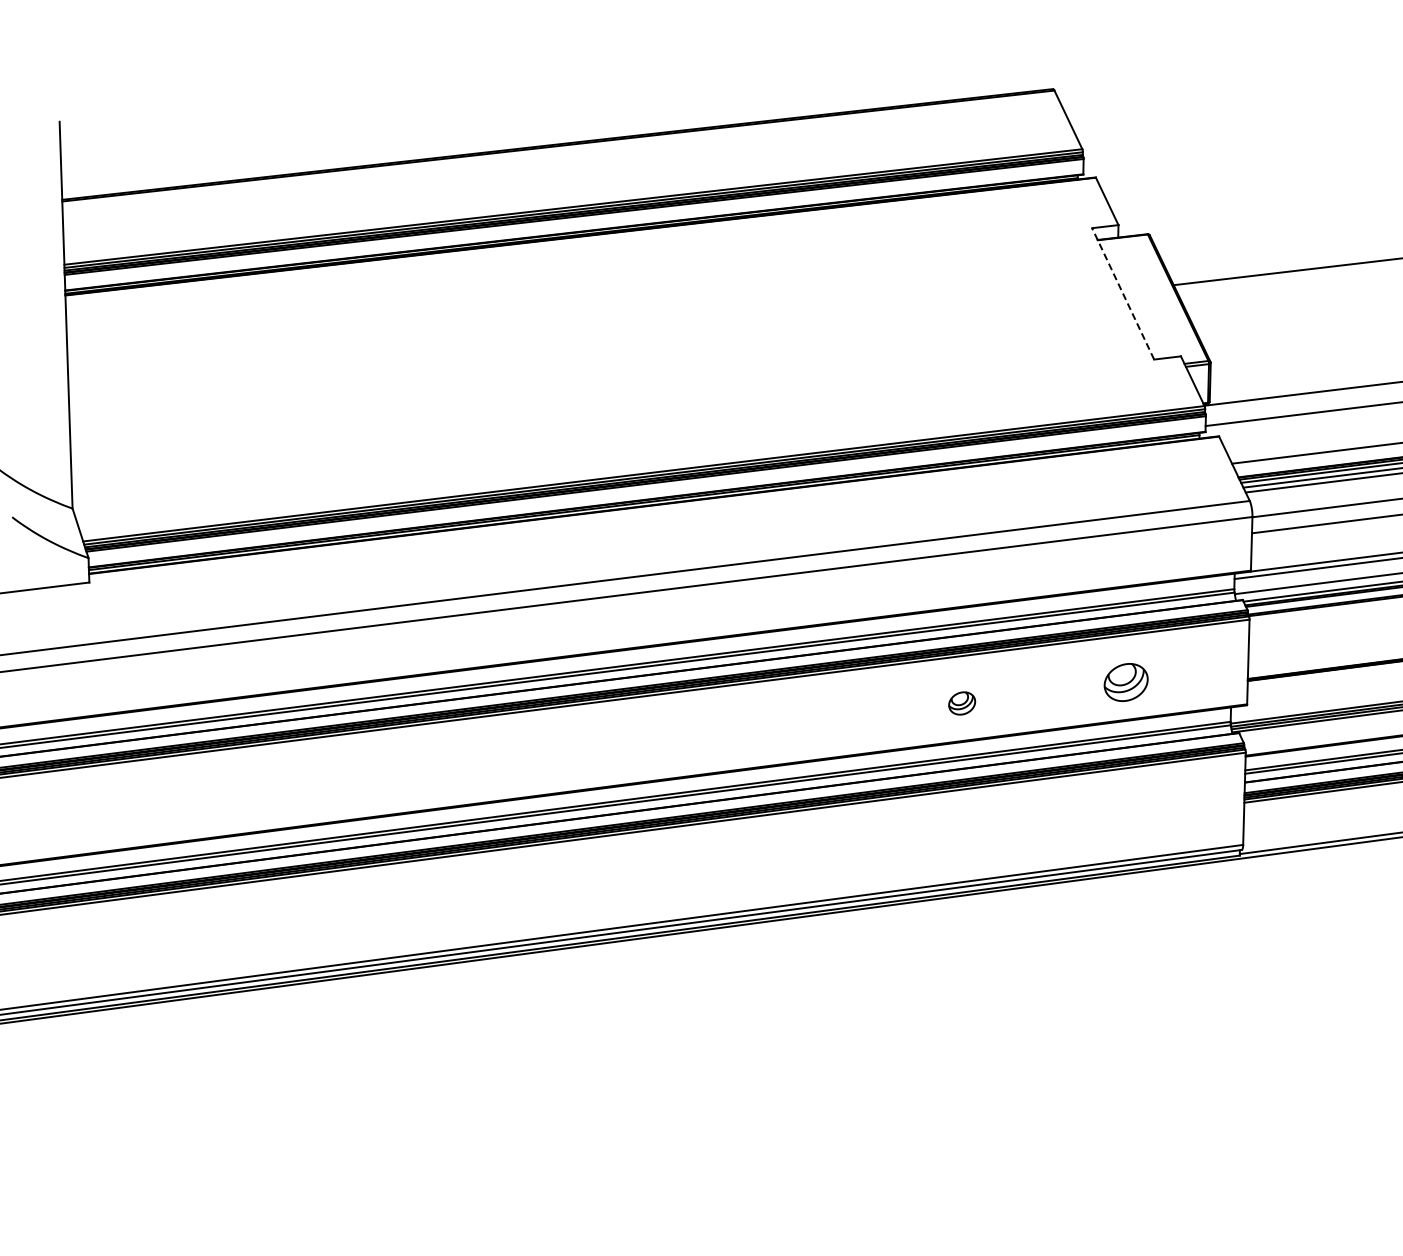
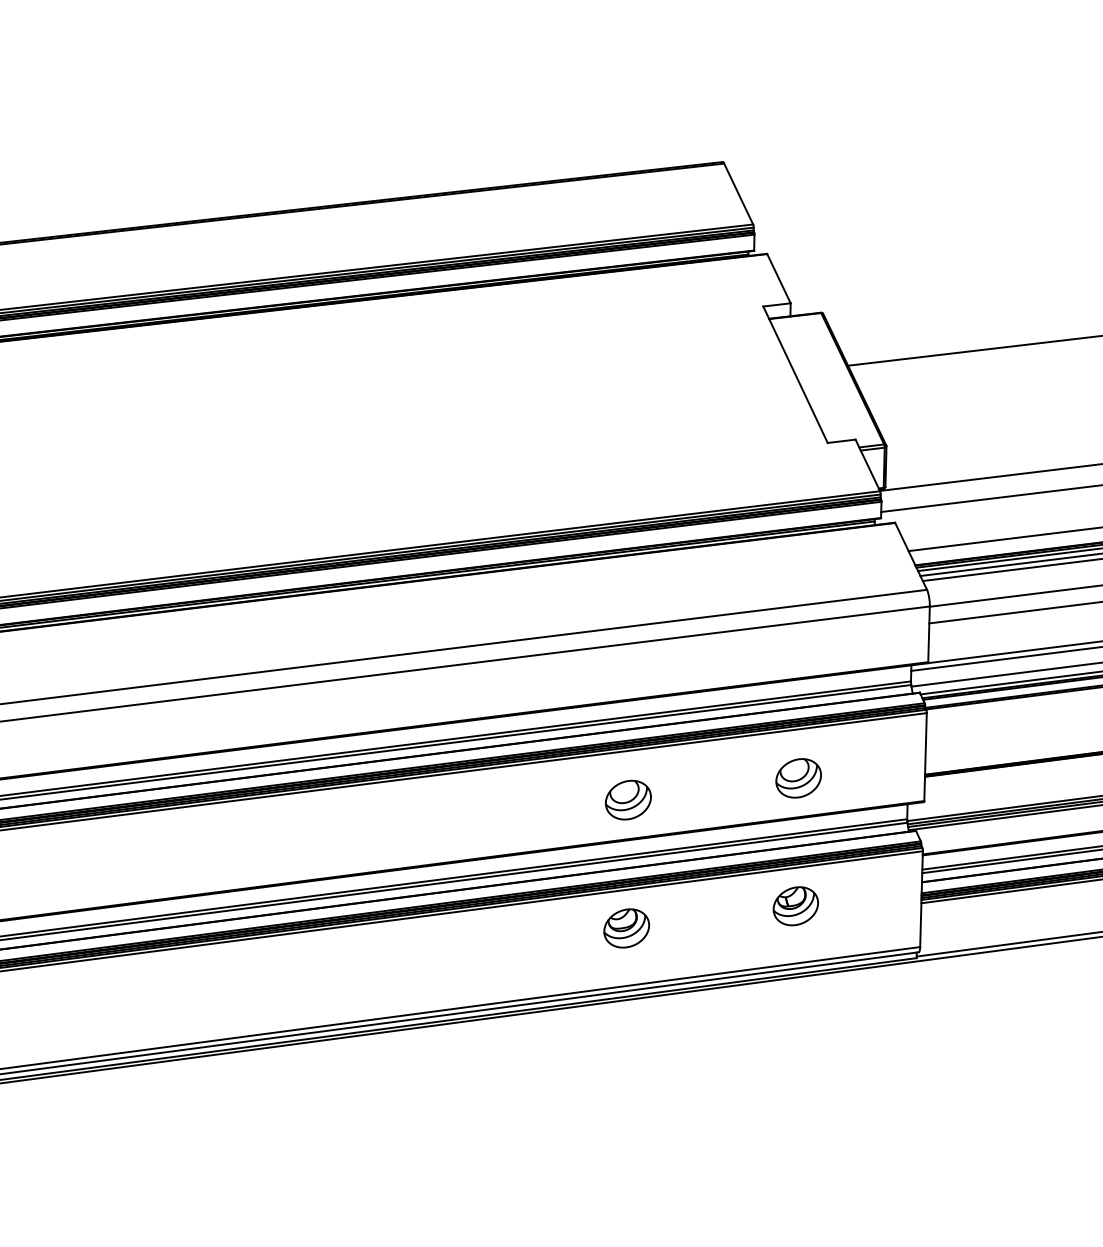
line: (1123, 293) -> (795, 374), dashed -> solid
part: (961, 703) -> (627, 800), size x1.67
part: (1123, 805) -> (795, 906), added
part: (960, 826) -> (626, 927), added

